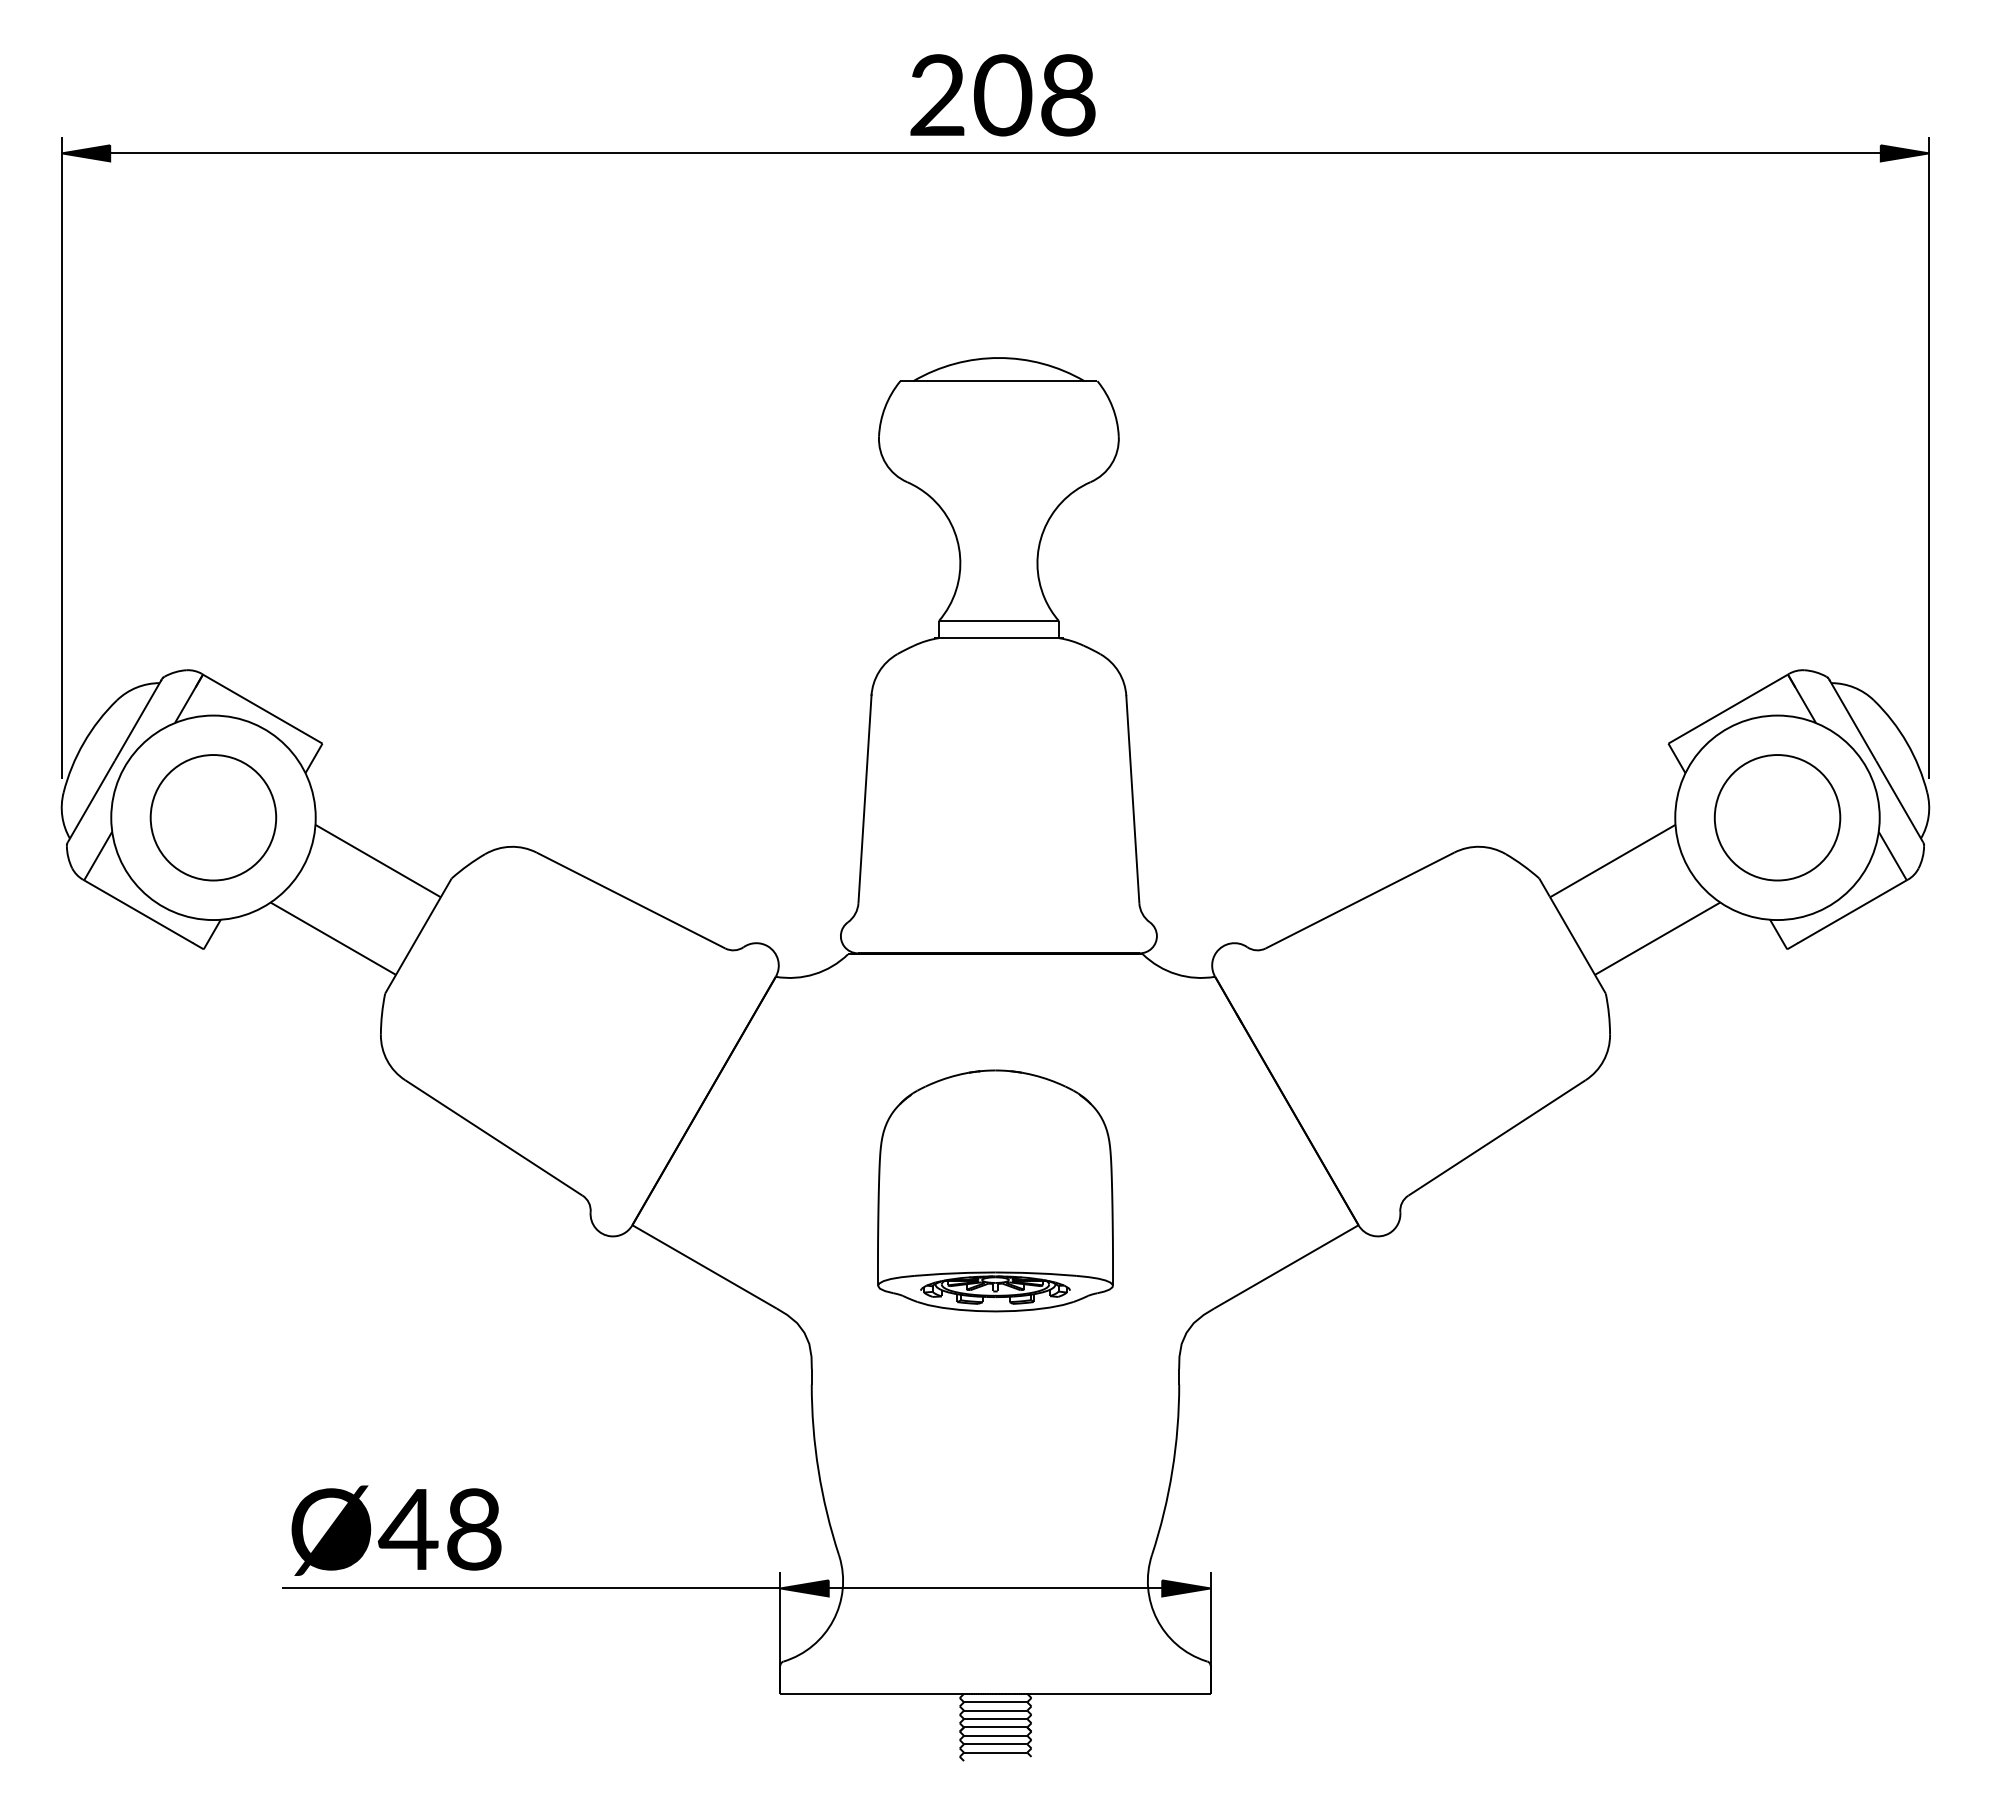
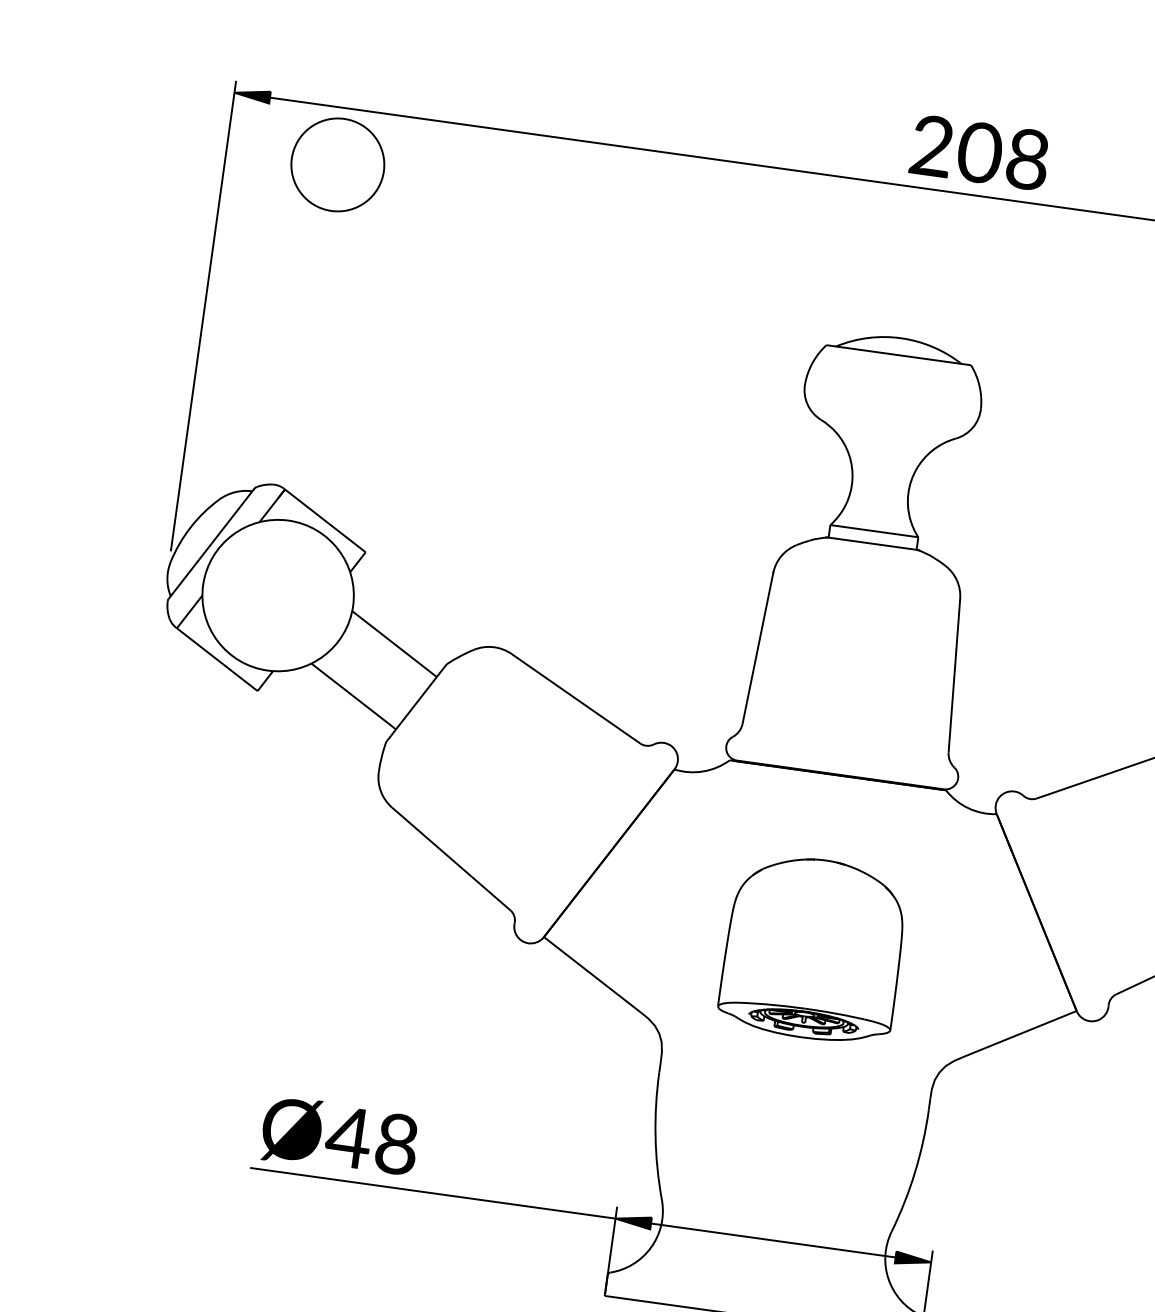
text: (1002, 95) -> (979, 152), moved
part: (213, 817) -> (337, 164), moved

